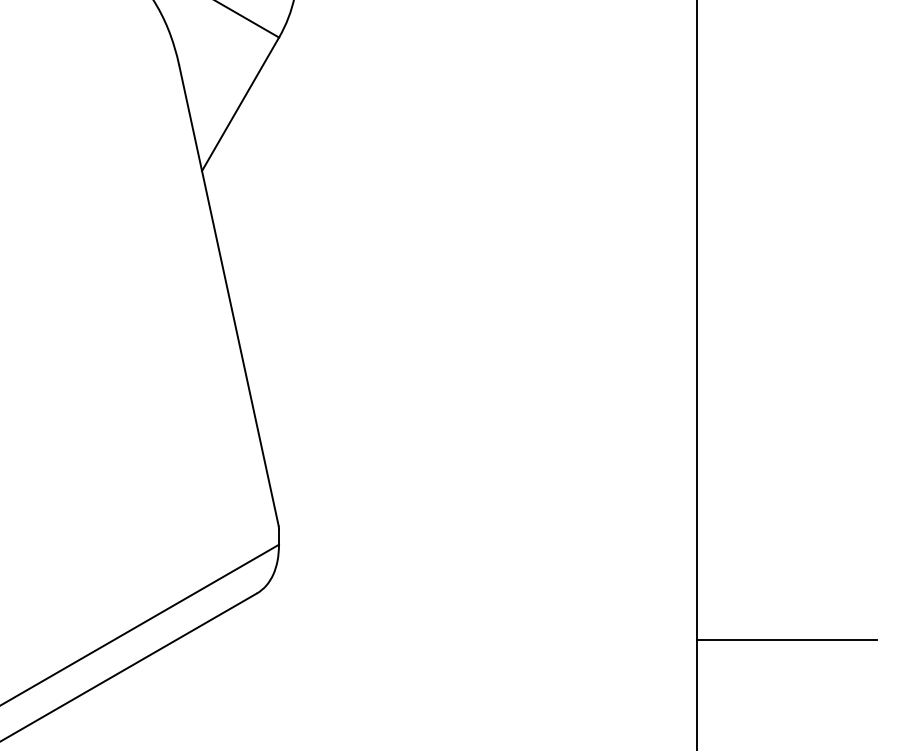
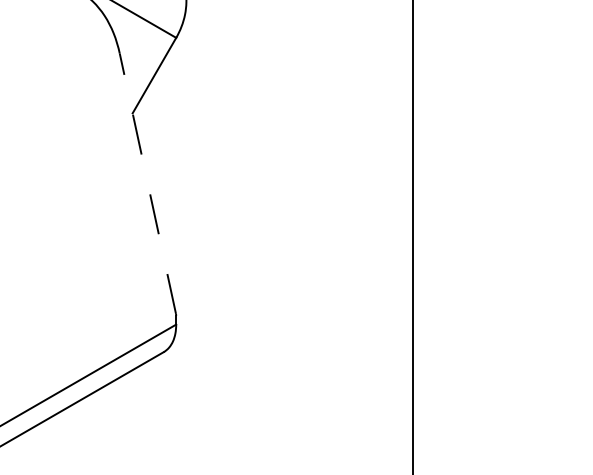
line: (228, 295) -> (147, 183), solid -> dashed
line: (787, 640) -> (463, 378), removed

